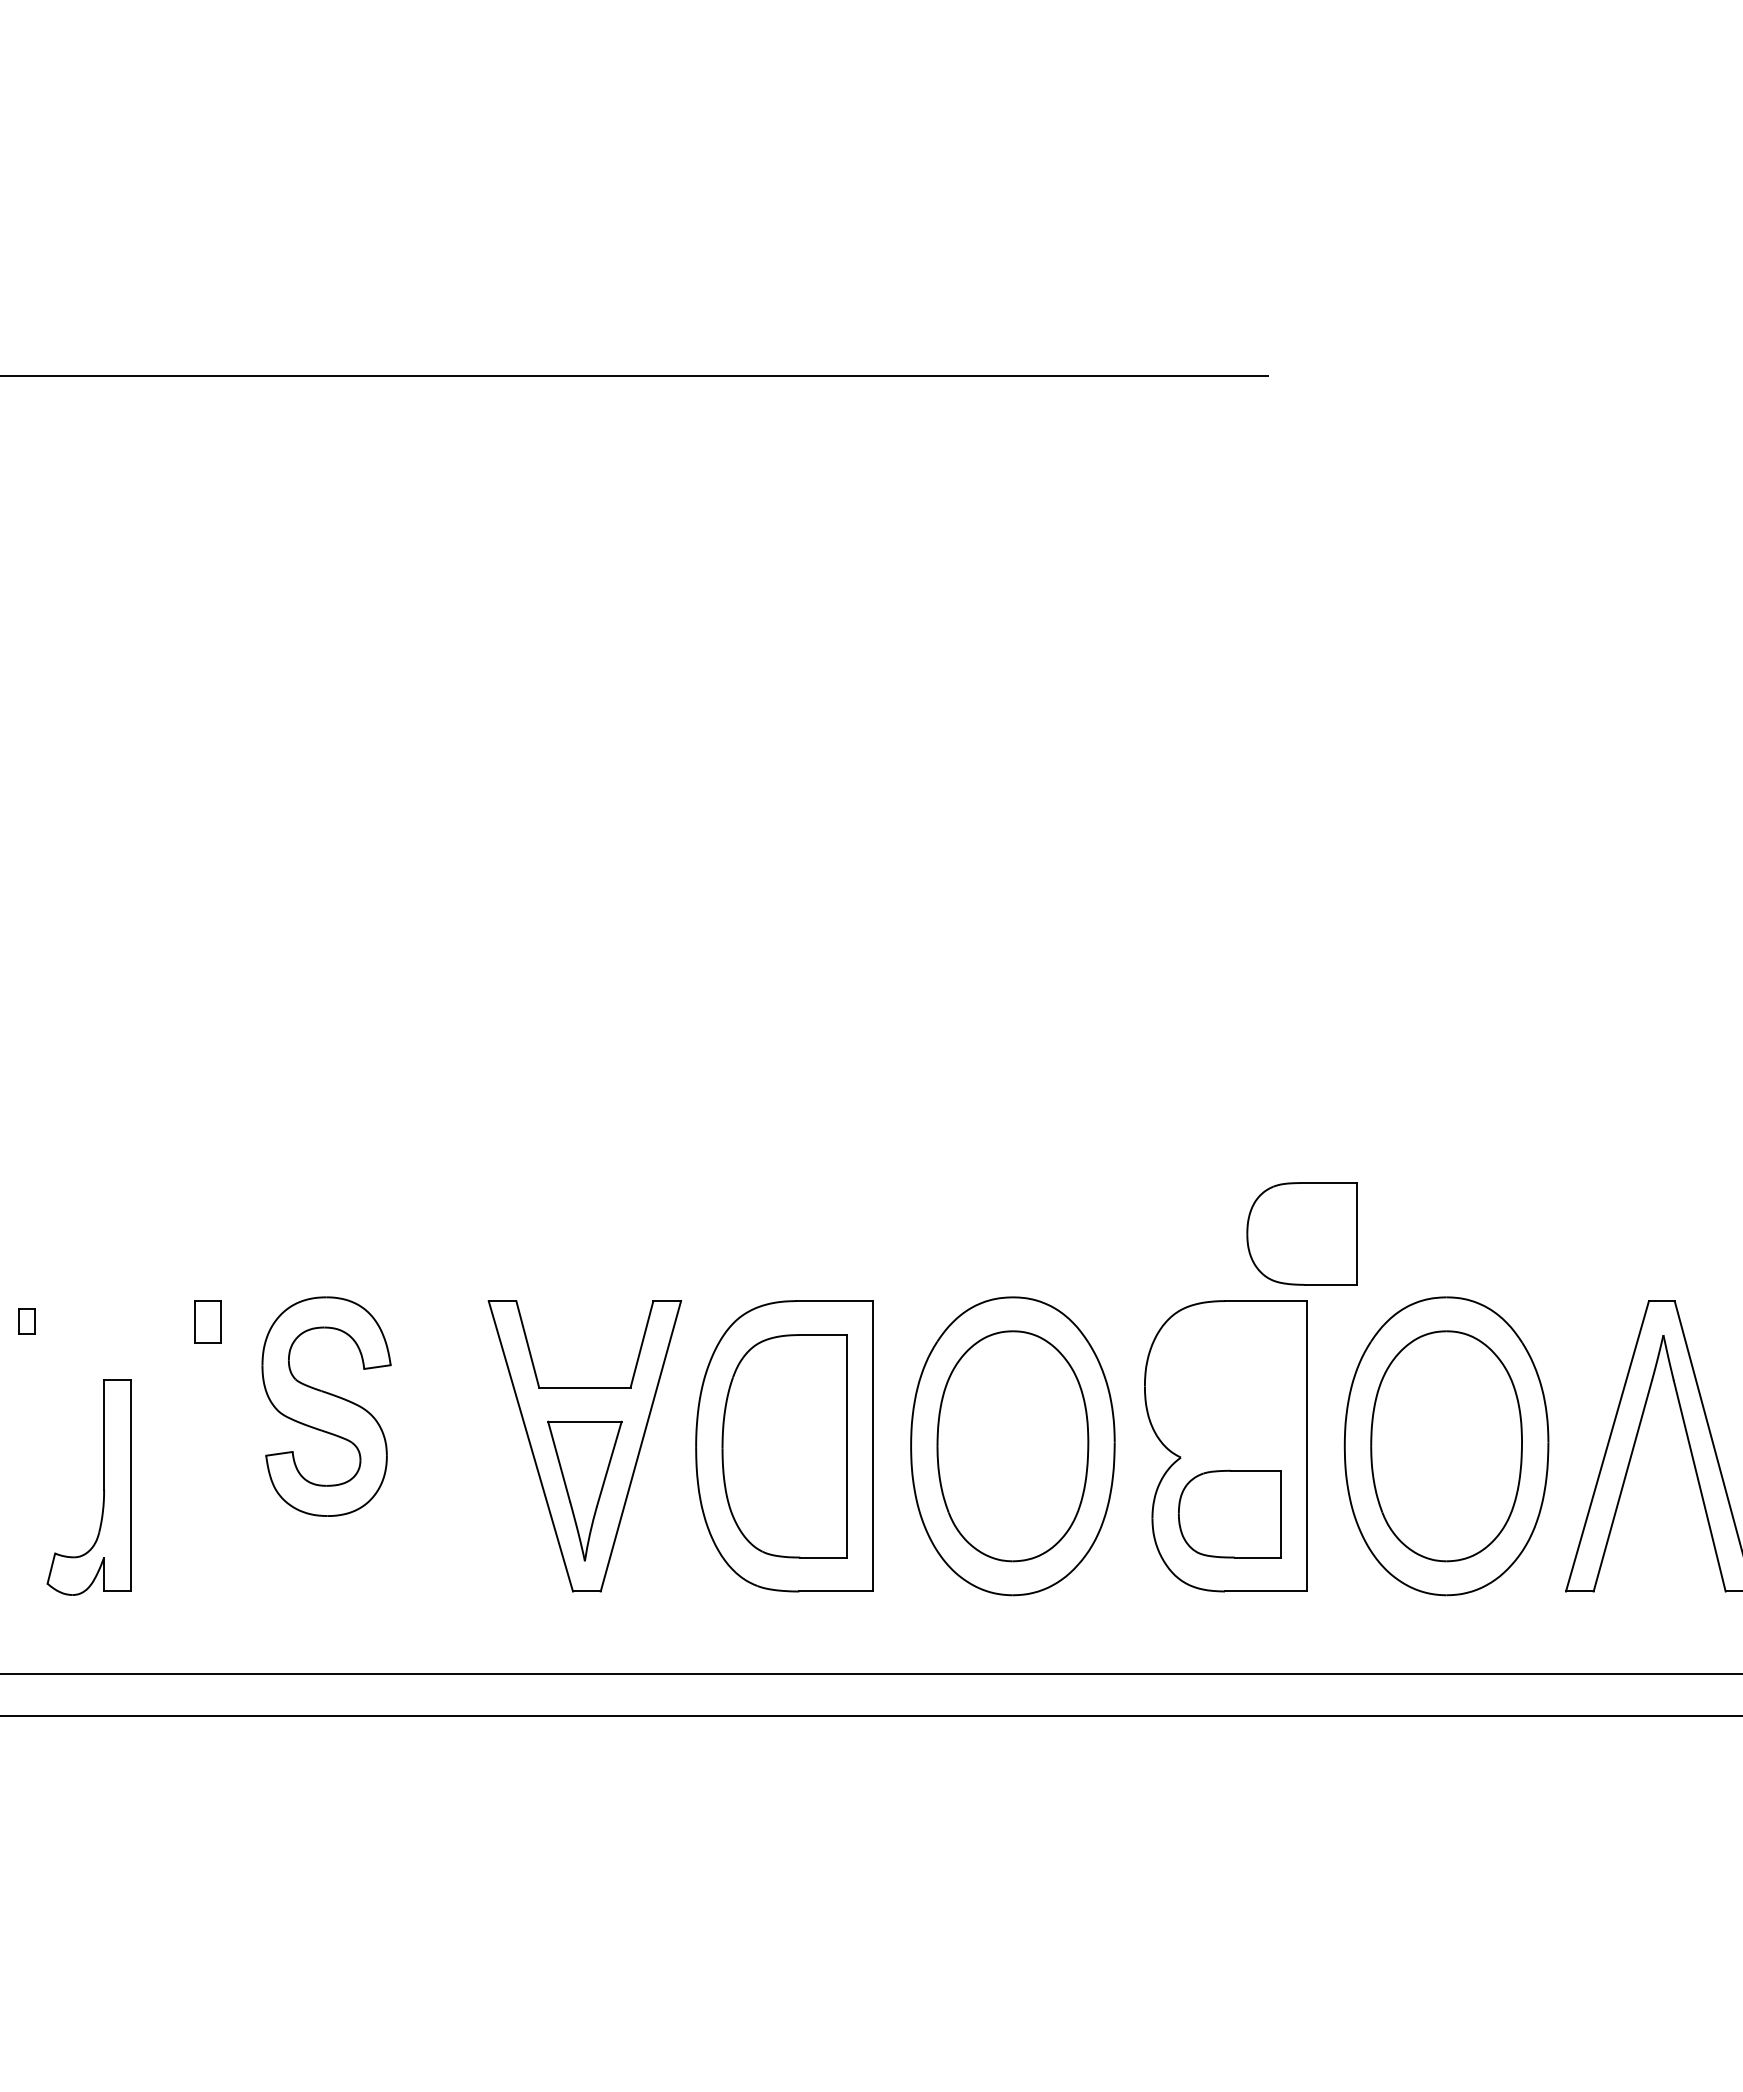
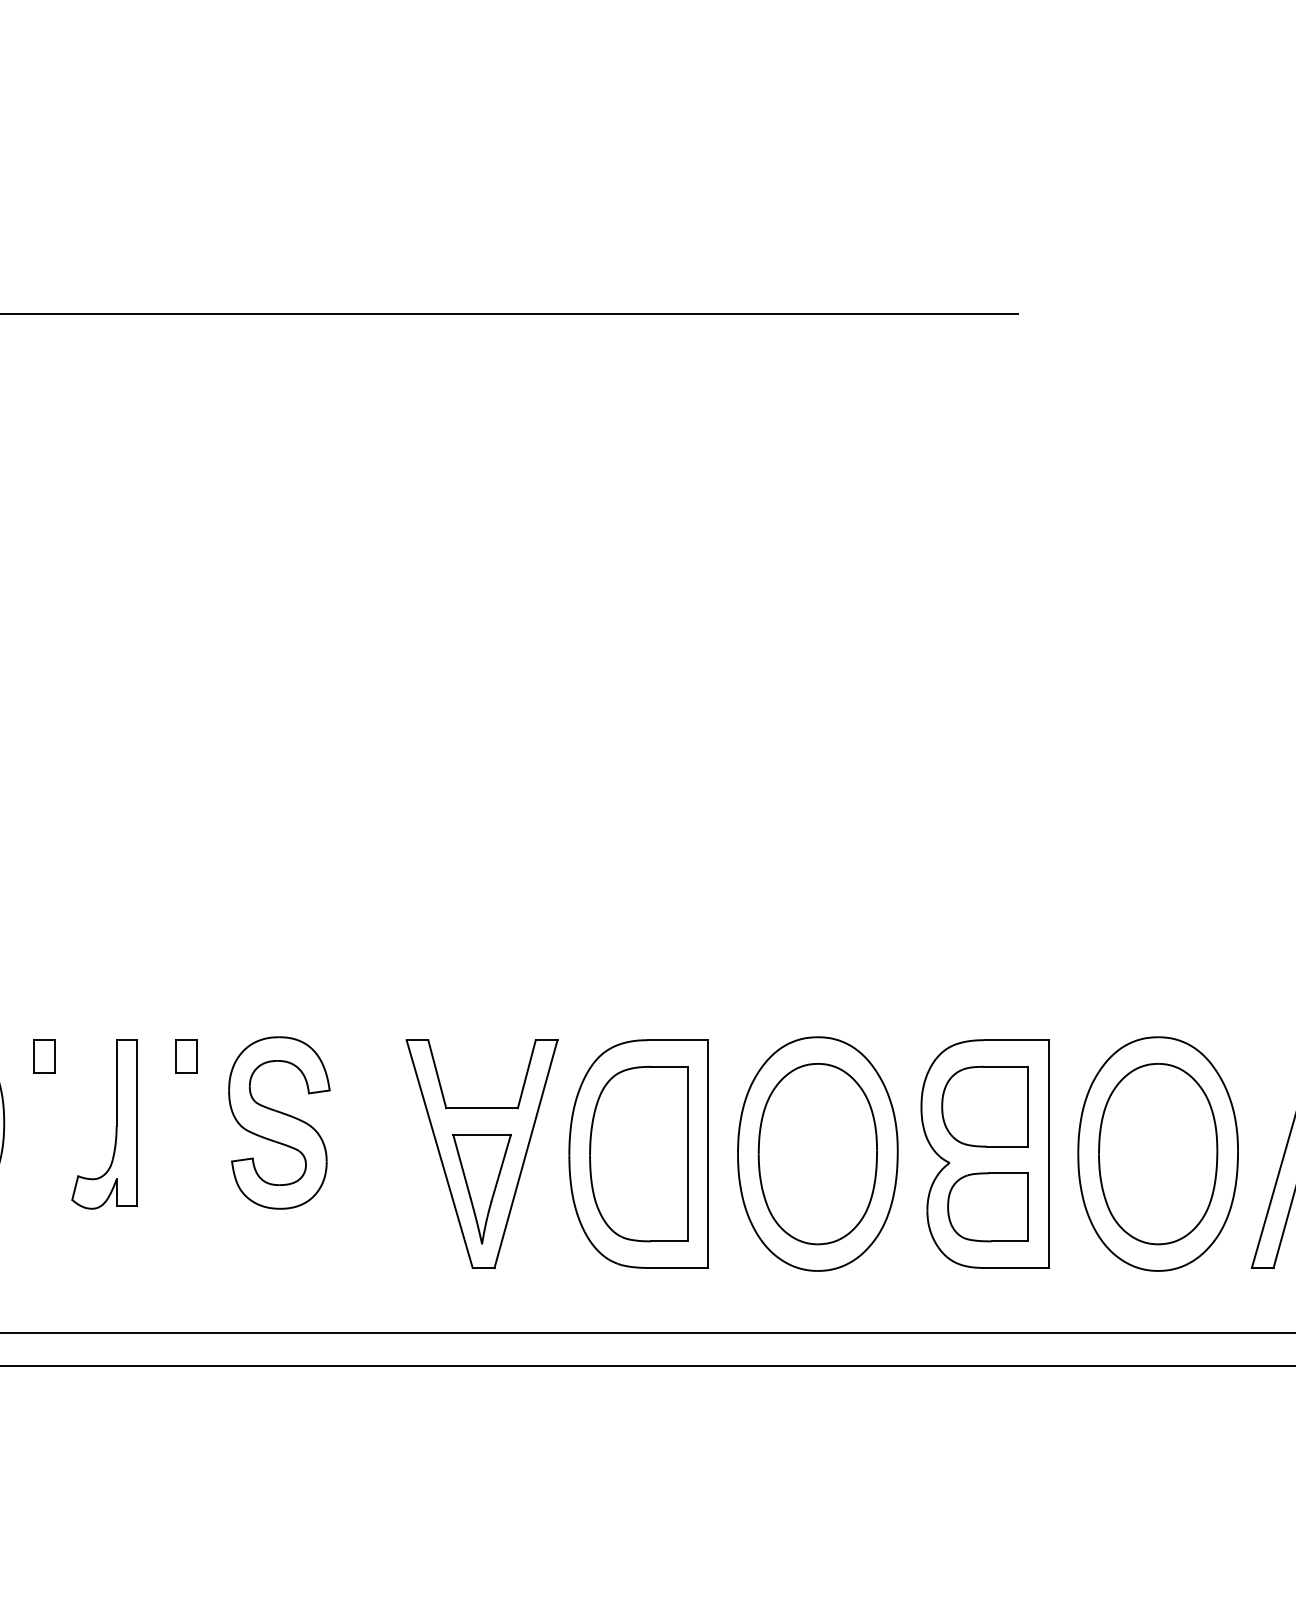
part: (1301, 1233) -> (984, 1106), moved
part: (26, 1321) -> (43, 1056), size x1.67
part: (103, 1487) -> (116, 1124), moved

